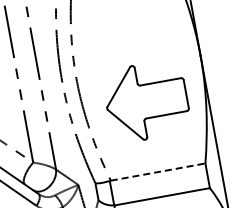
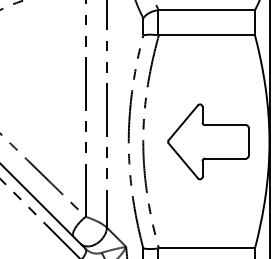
part: (146, 101) -> (208, 141), moved
line: (158, 172) -> (207, 248), dashed -> solid

